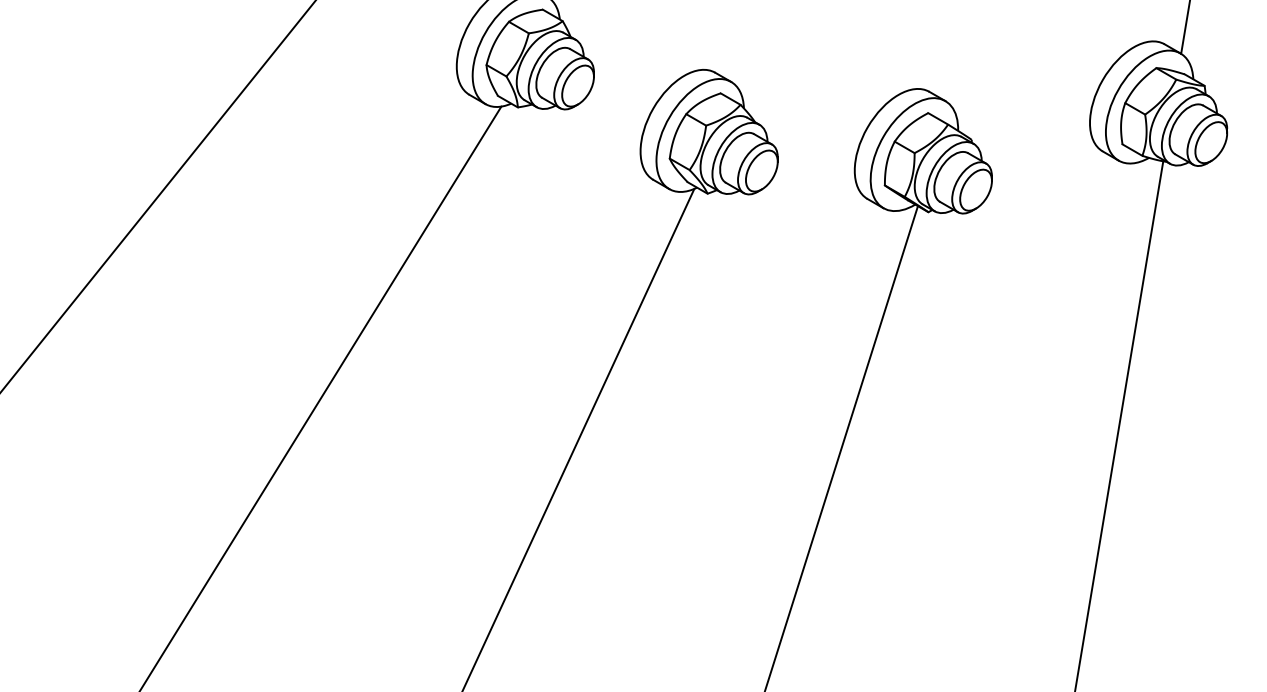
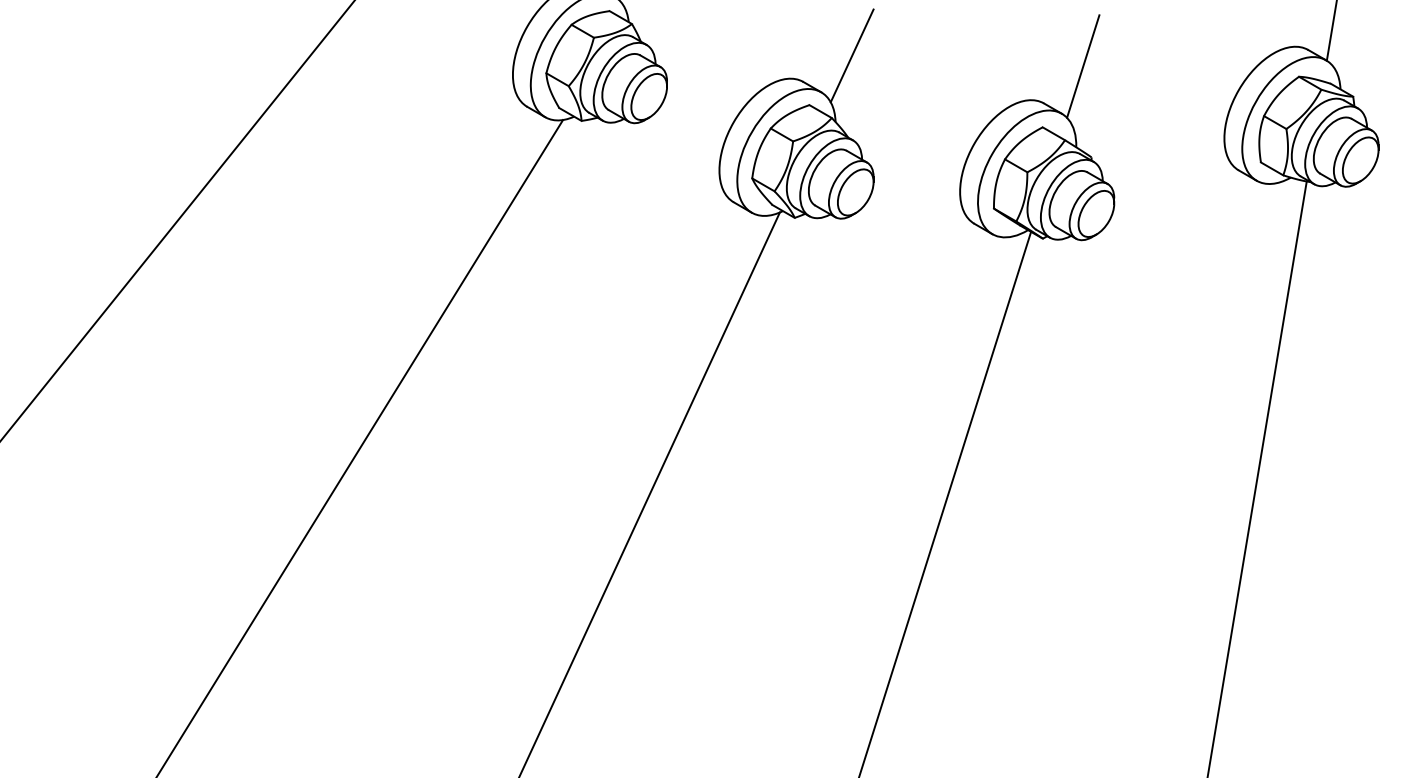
line: (758, 49) -> (851, 55), added
line: (964, 58) -> (1083, 66), added

